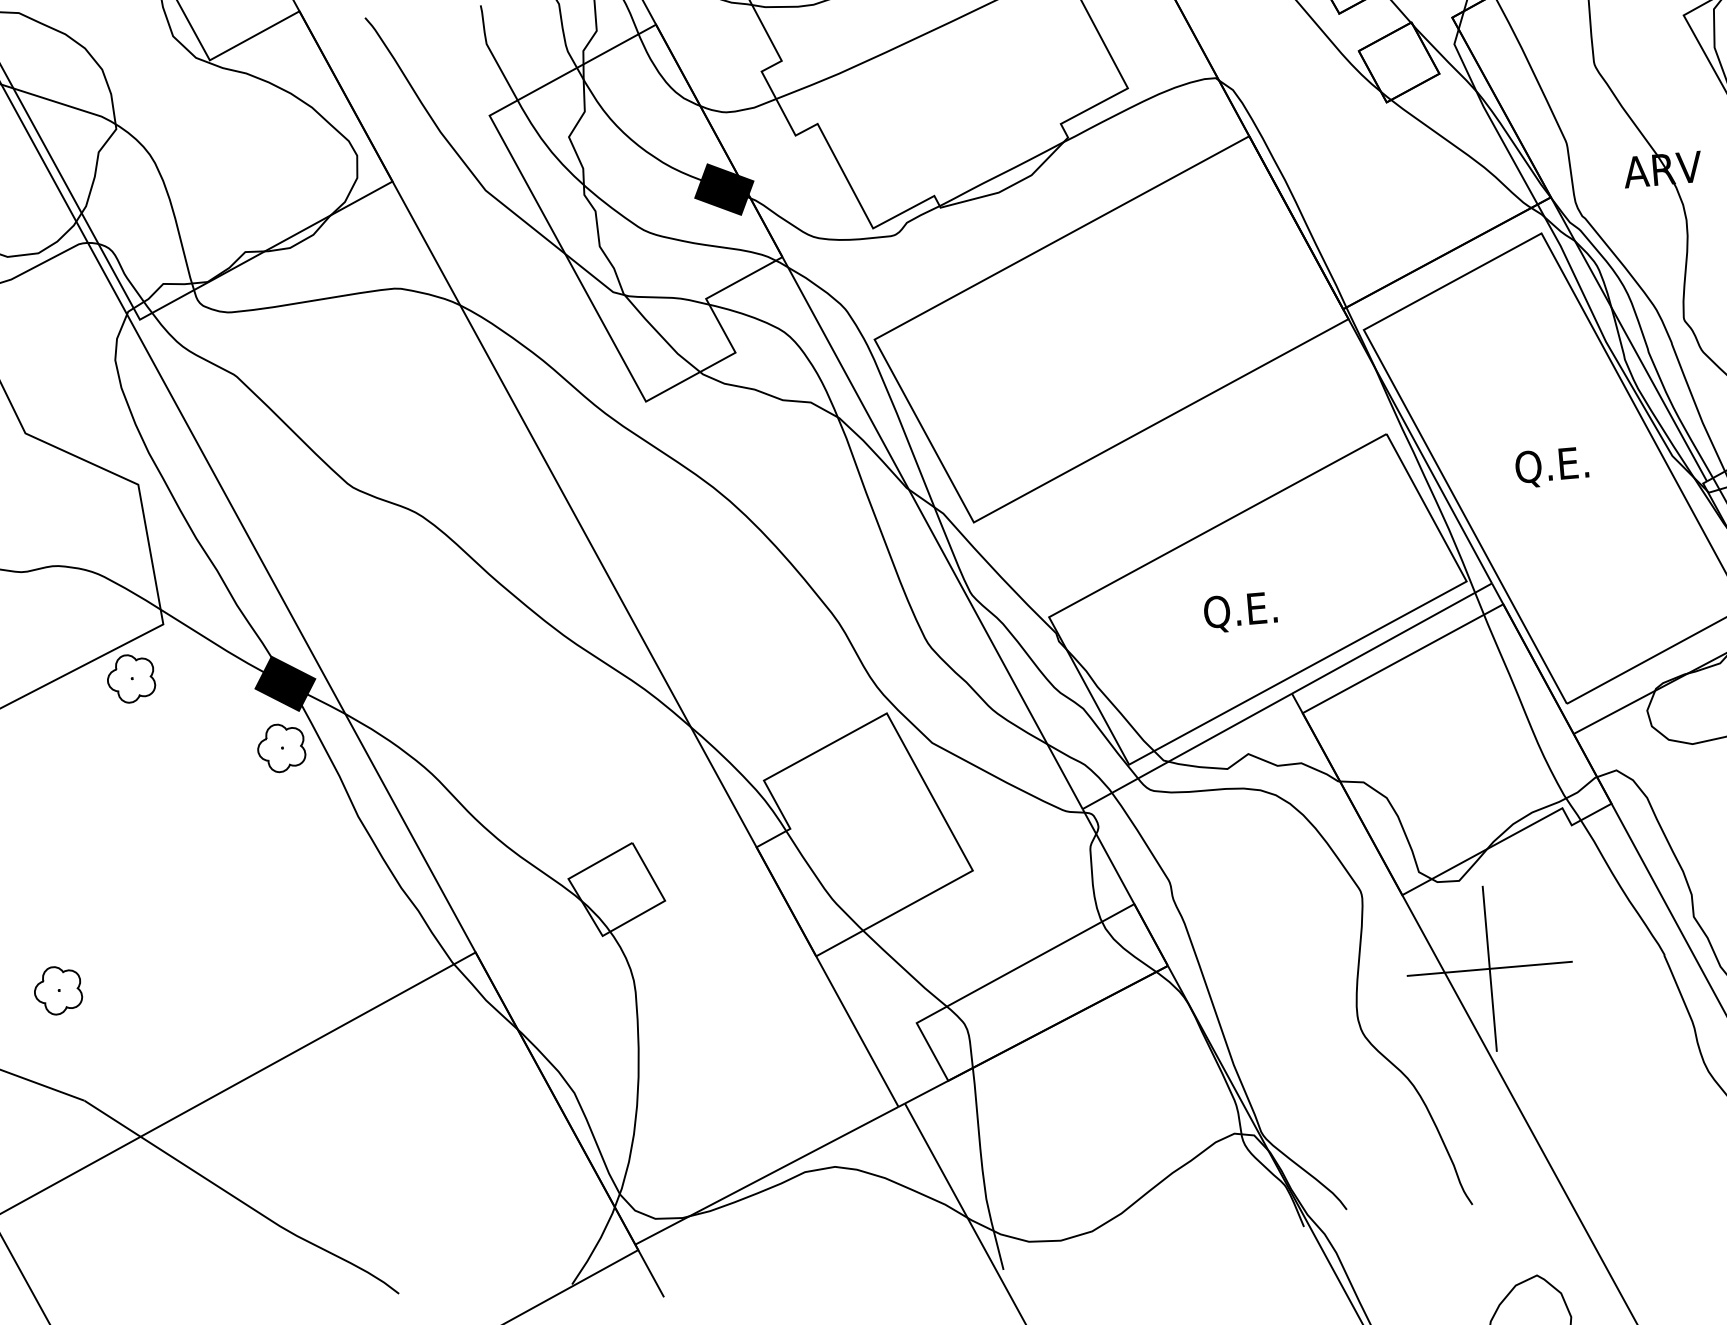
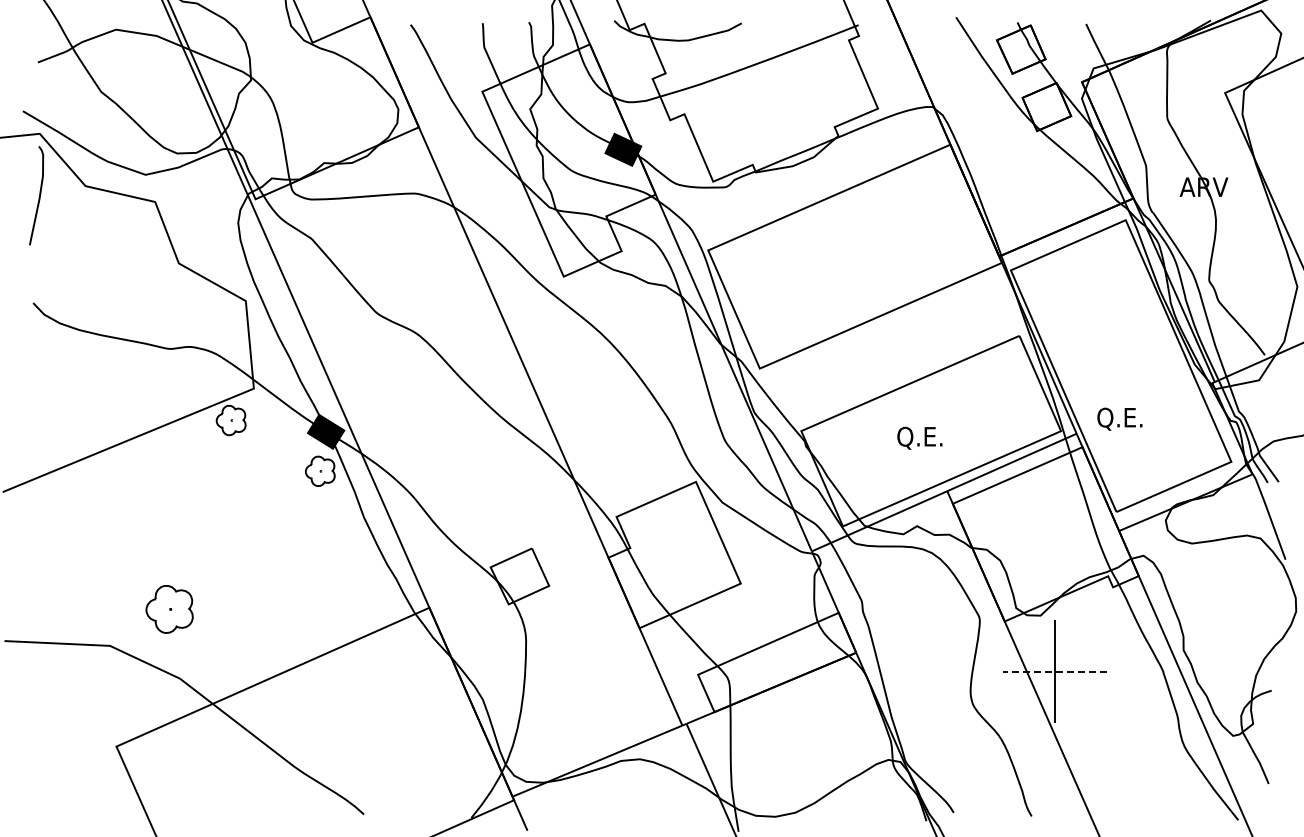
text: (1551, 466) -> (1119, 418), moved
line: (1489, 968) -> (1054, 671), solid -> dashed
part: (57, 989) -> (169, 608), size x1.6

